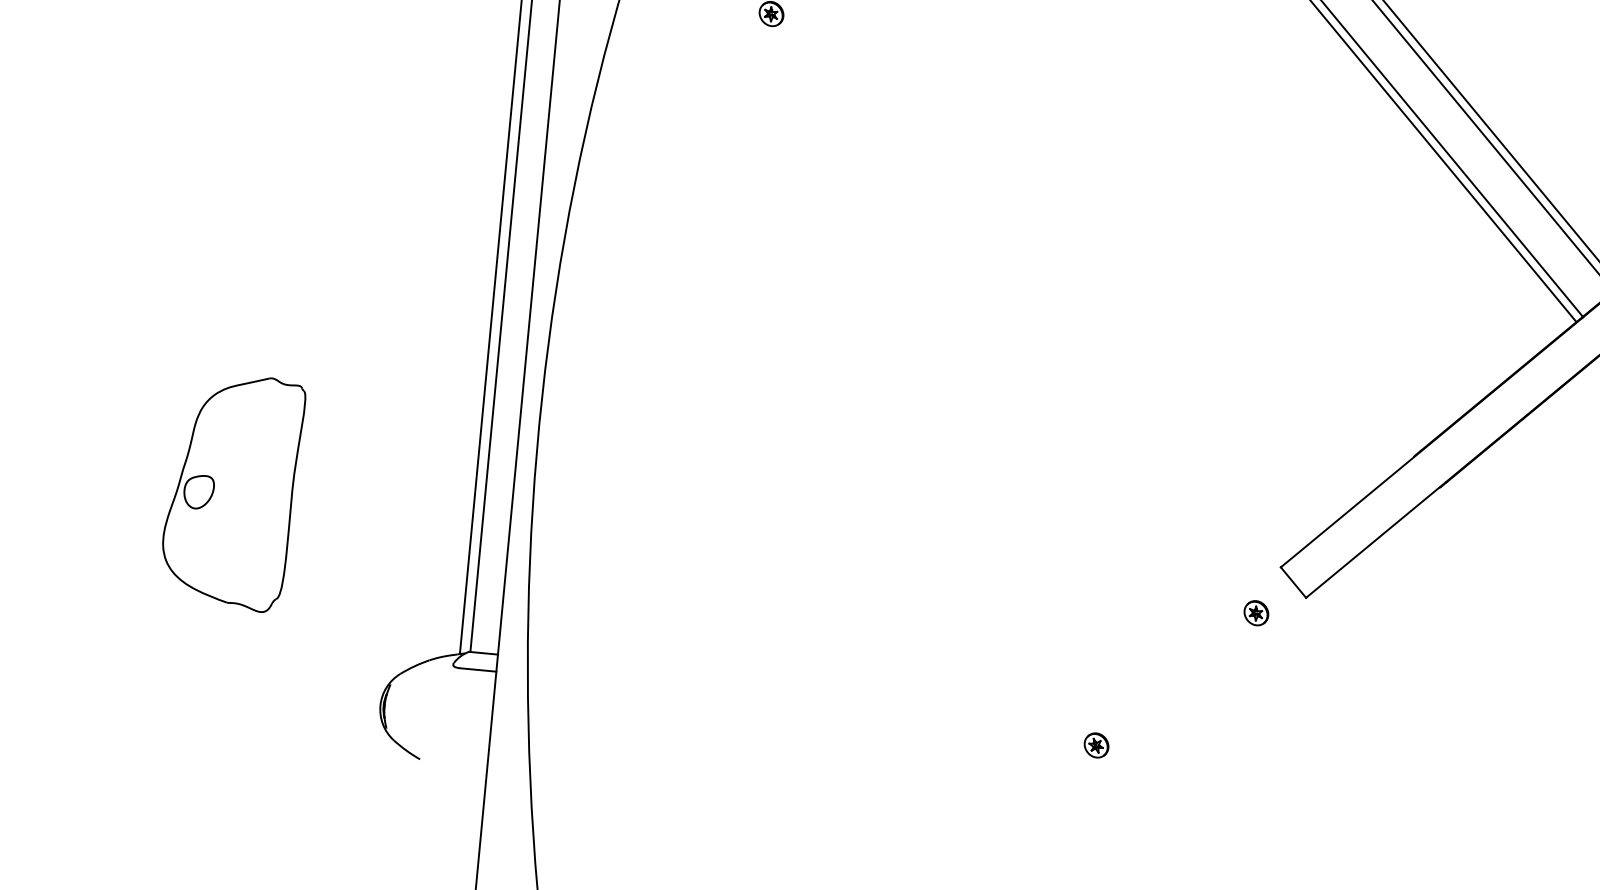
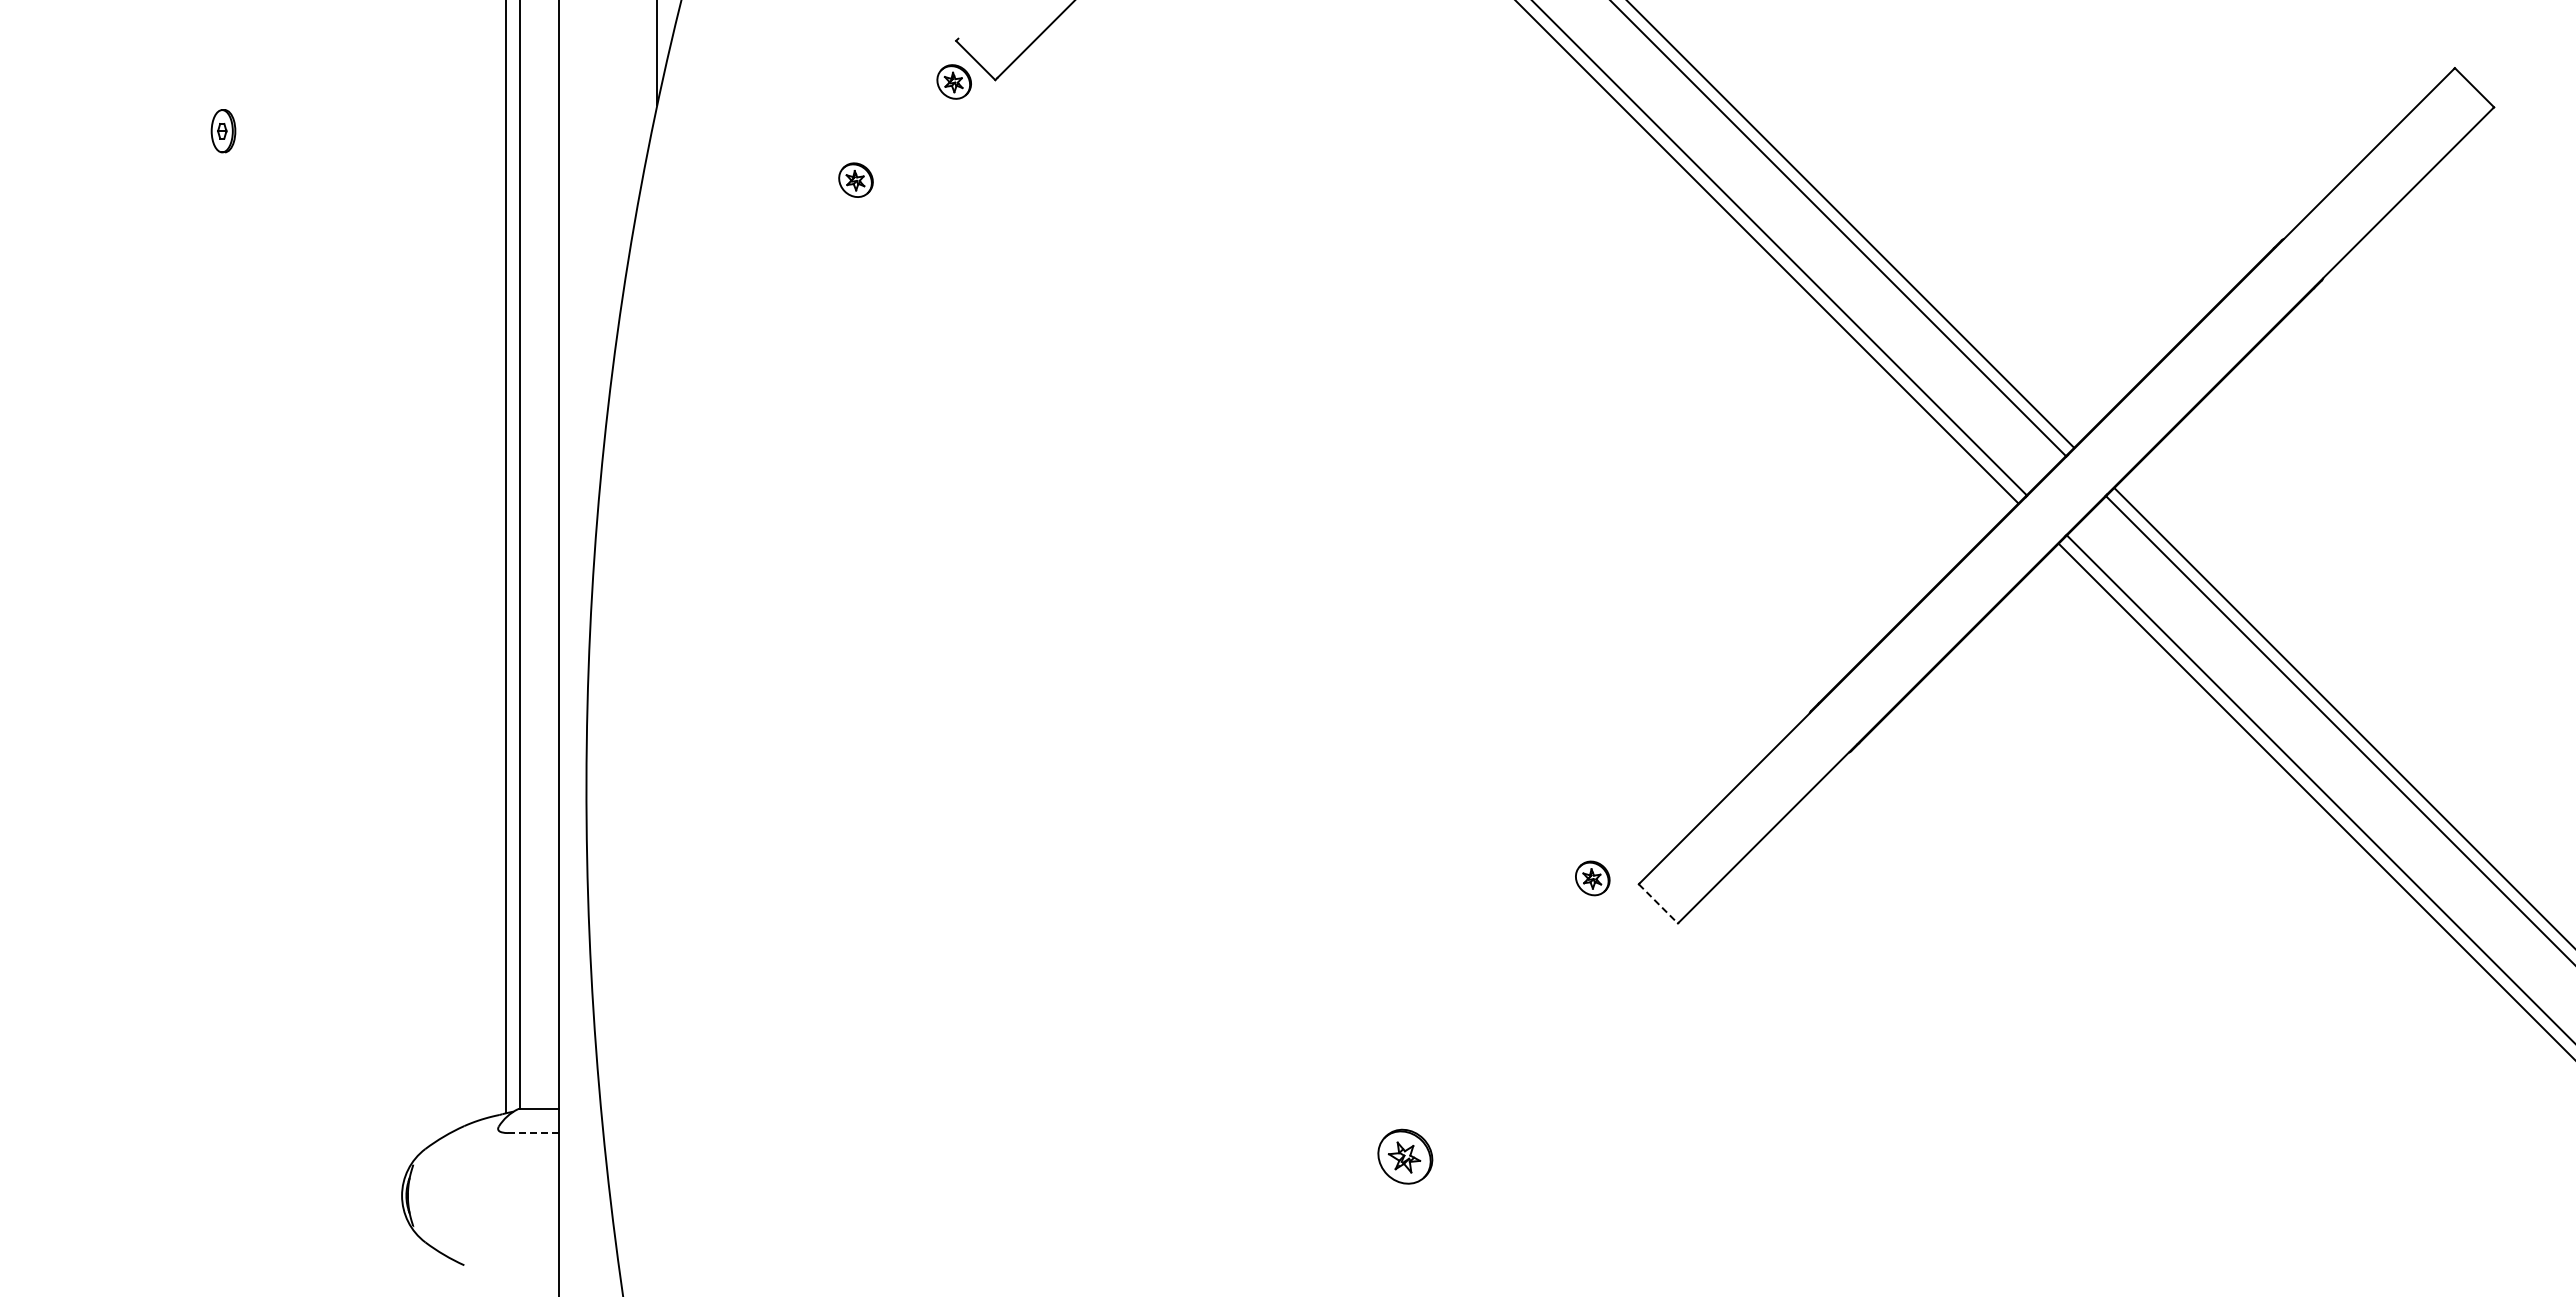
part: (232, 492) -> (167, 917), removed
line: (1293, 582) -> (1658, 903), solid -> dashed
part: (1256, 613) -> (1592, 878), moved
line: (478, 670) -> (533, 1133), solid -> dashed
part: (1096, 745) -> (1405, 1156), size x1.6

